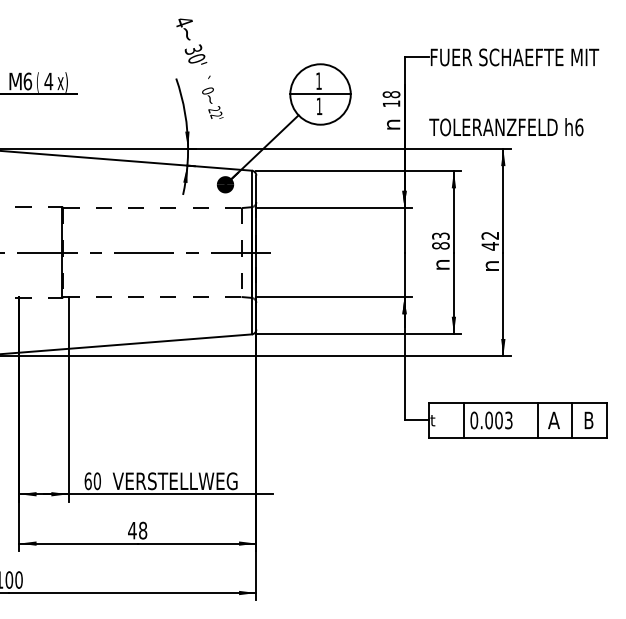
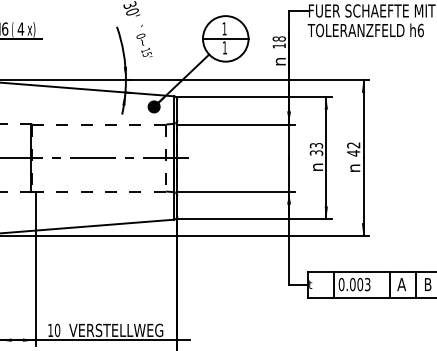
text: (215, 112) -> (146, 52), 22' -> 15'
text: (506, 127) -> (365, 30), moved
text: (440, 245) -> (316, 152), 83 -> 33
text: (87, 481) -> (50, 330), 60 -> 10

